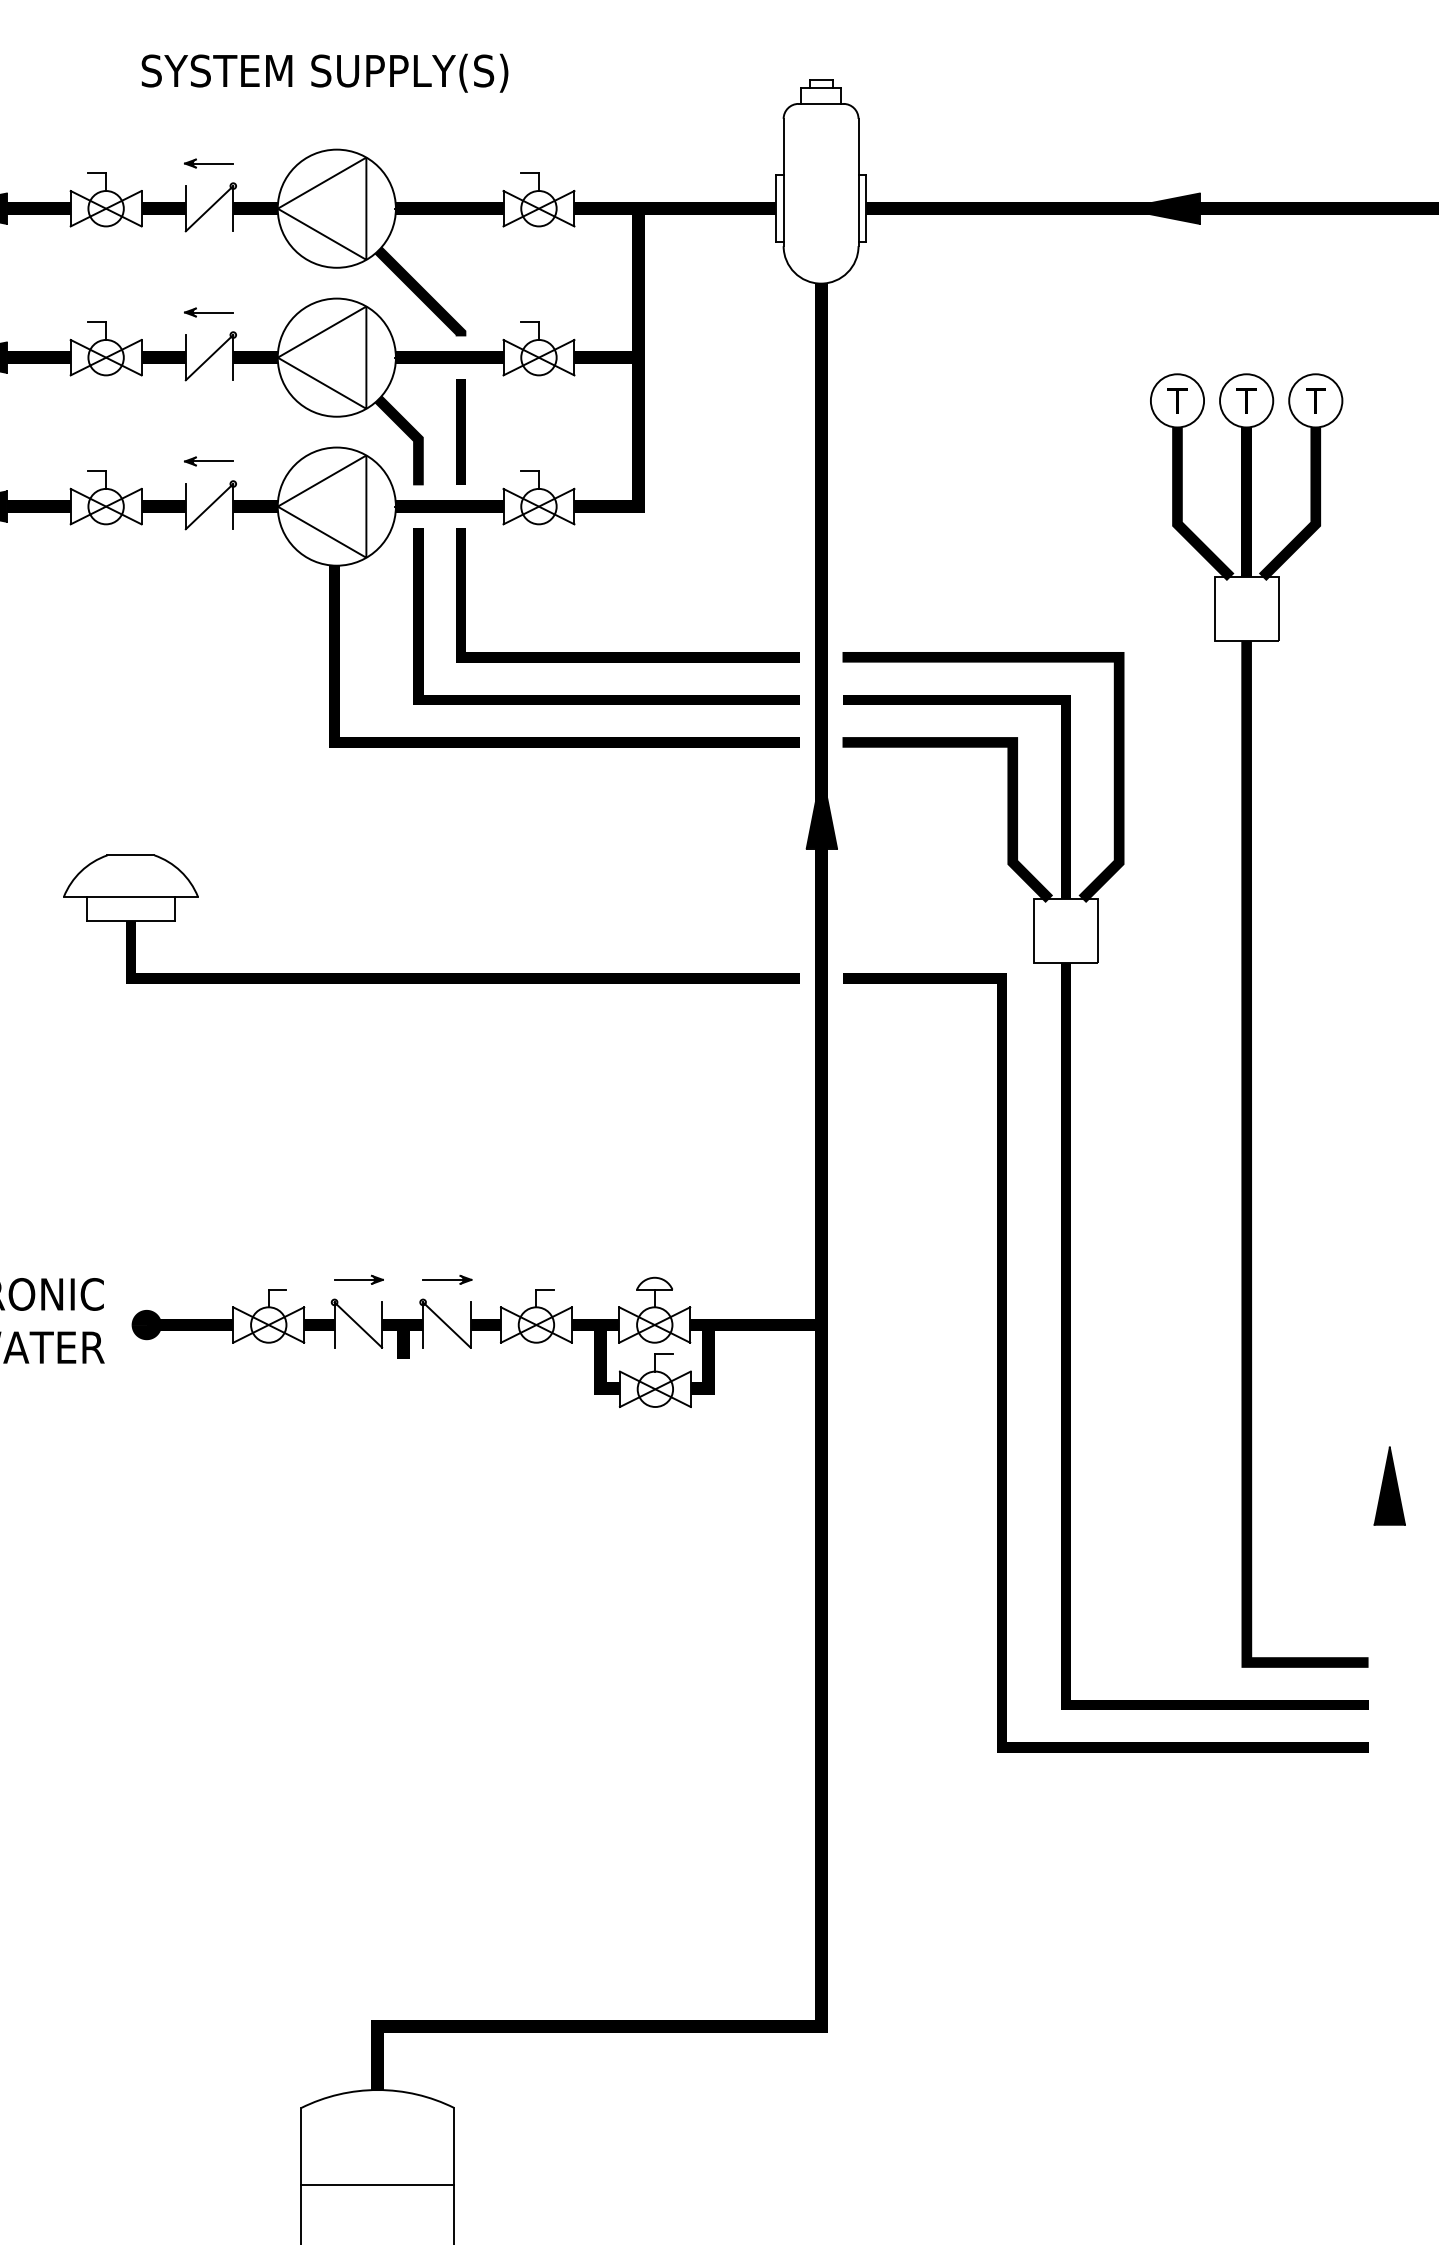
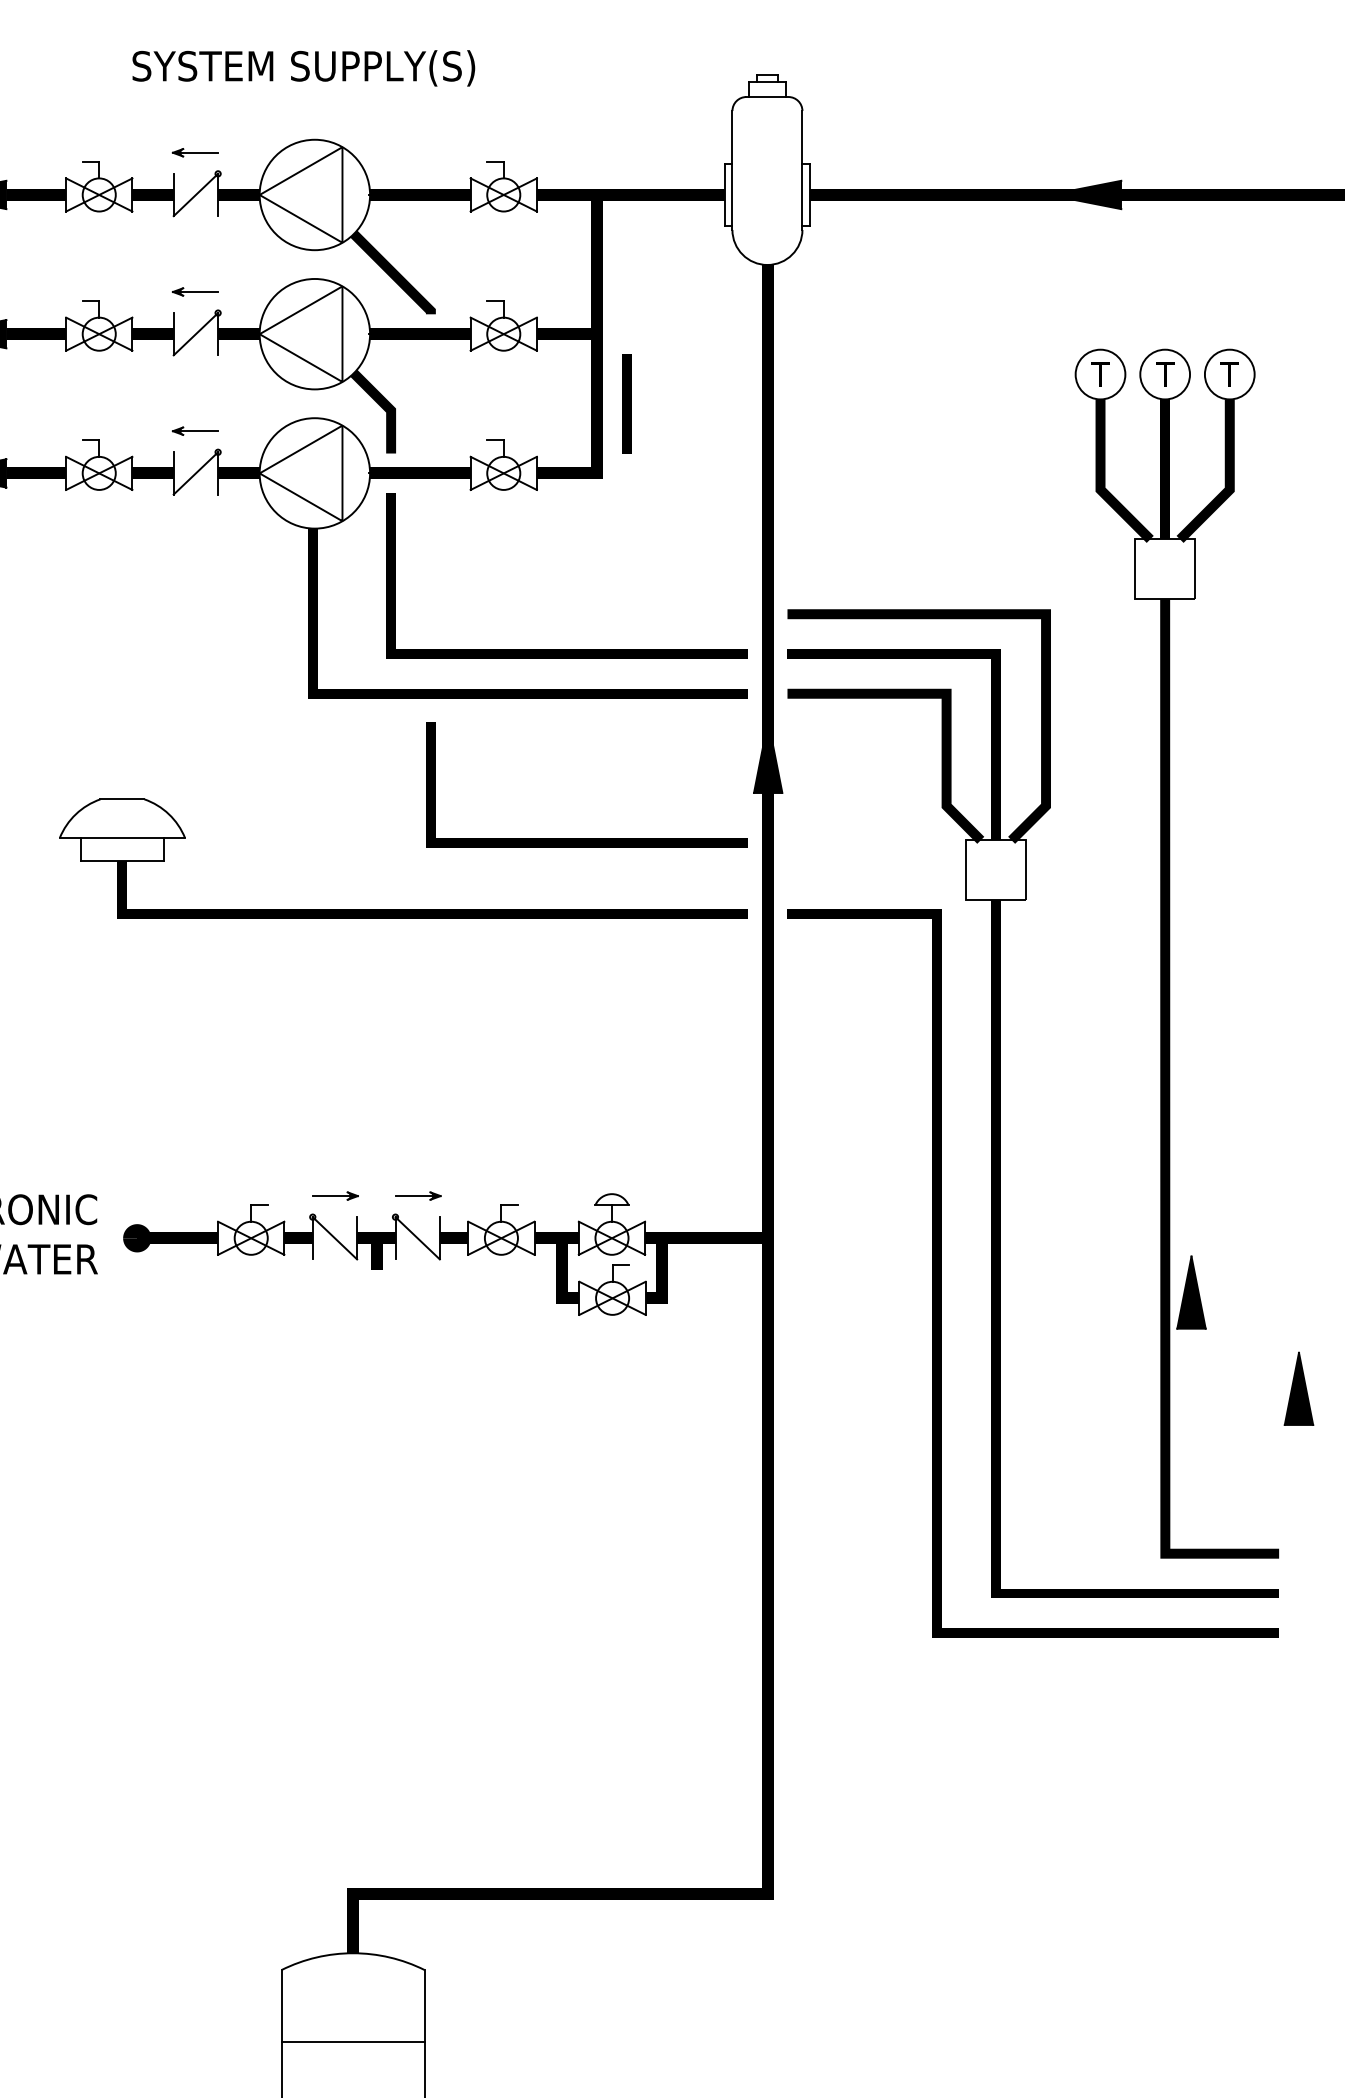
line: (460, 431) -> (626, 403), moved
line: (627, 652) -> (586, 838), moved
part: (1274, 1382) -> (1191, 1291), added

